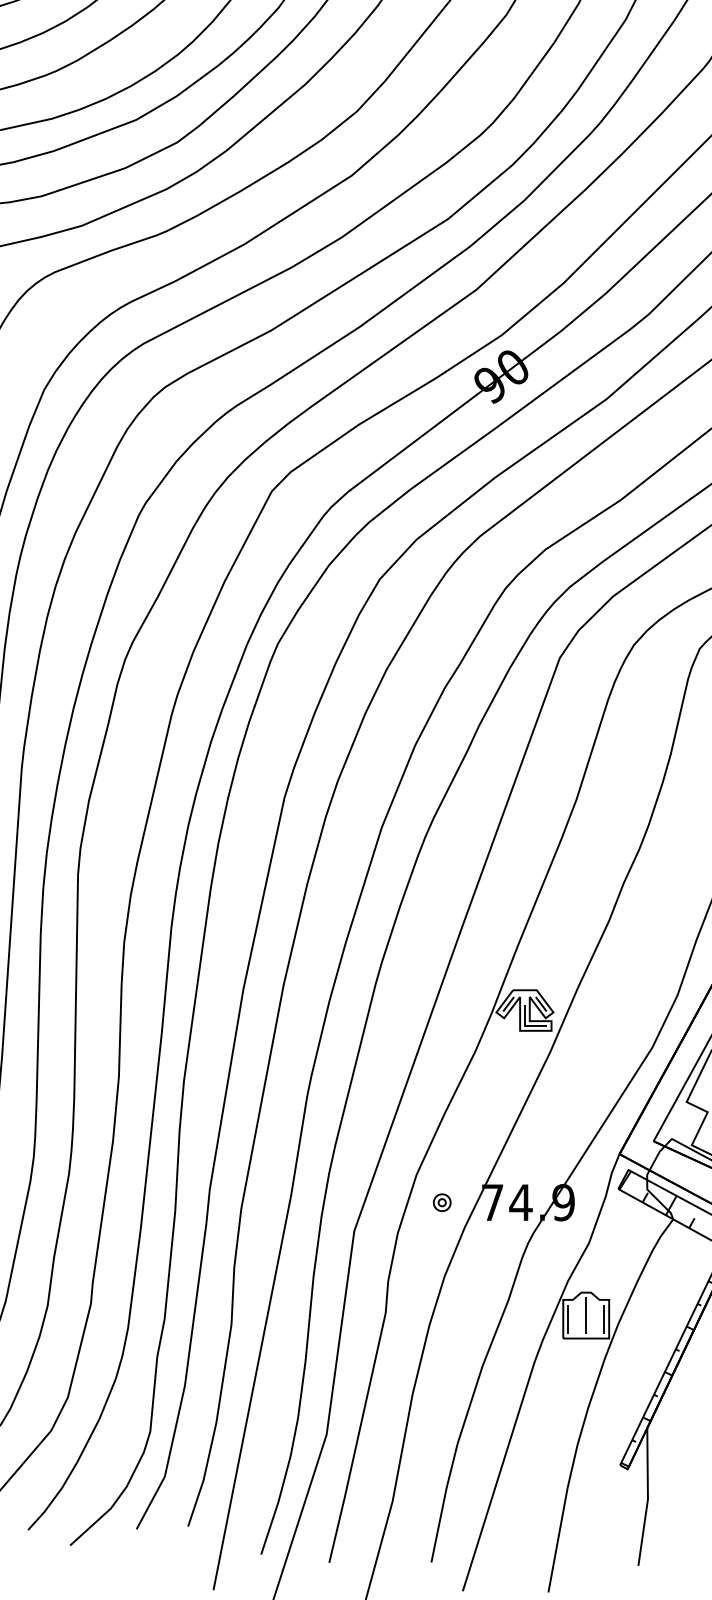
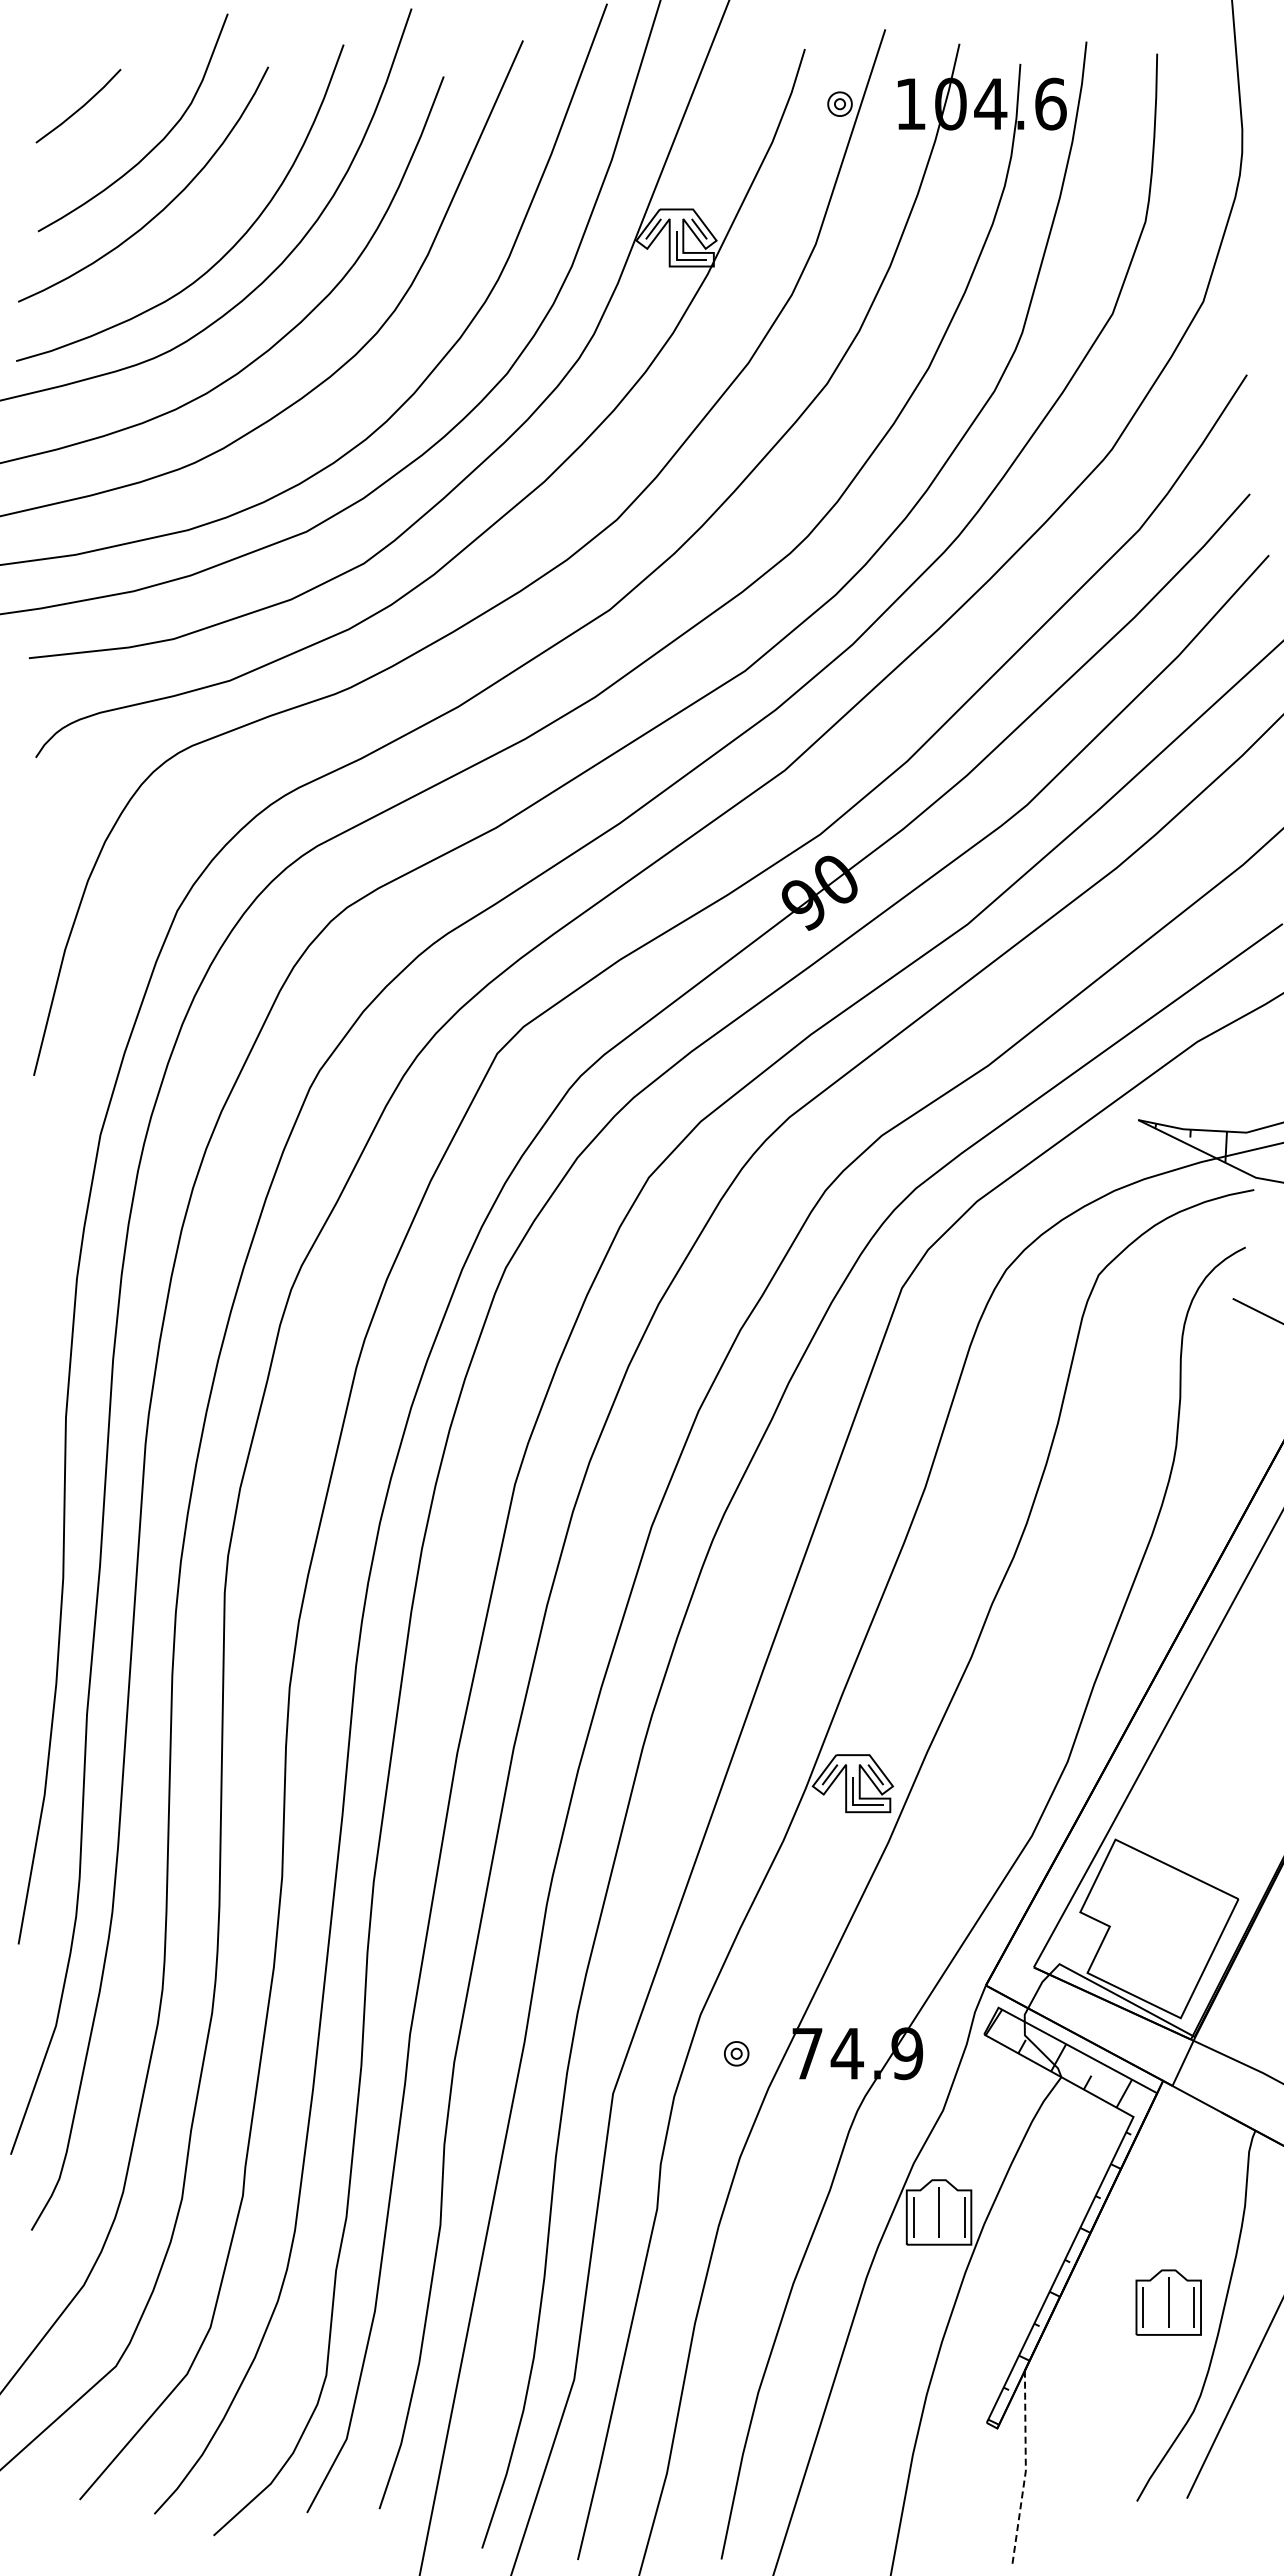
line: (647, 1497) -> (1025, 2468), solid -> dashed

